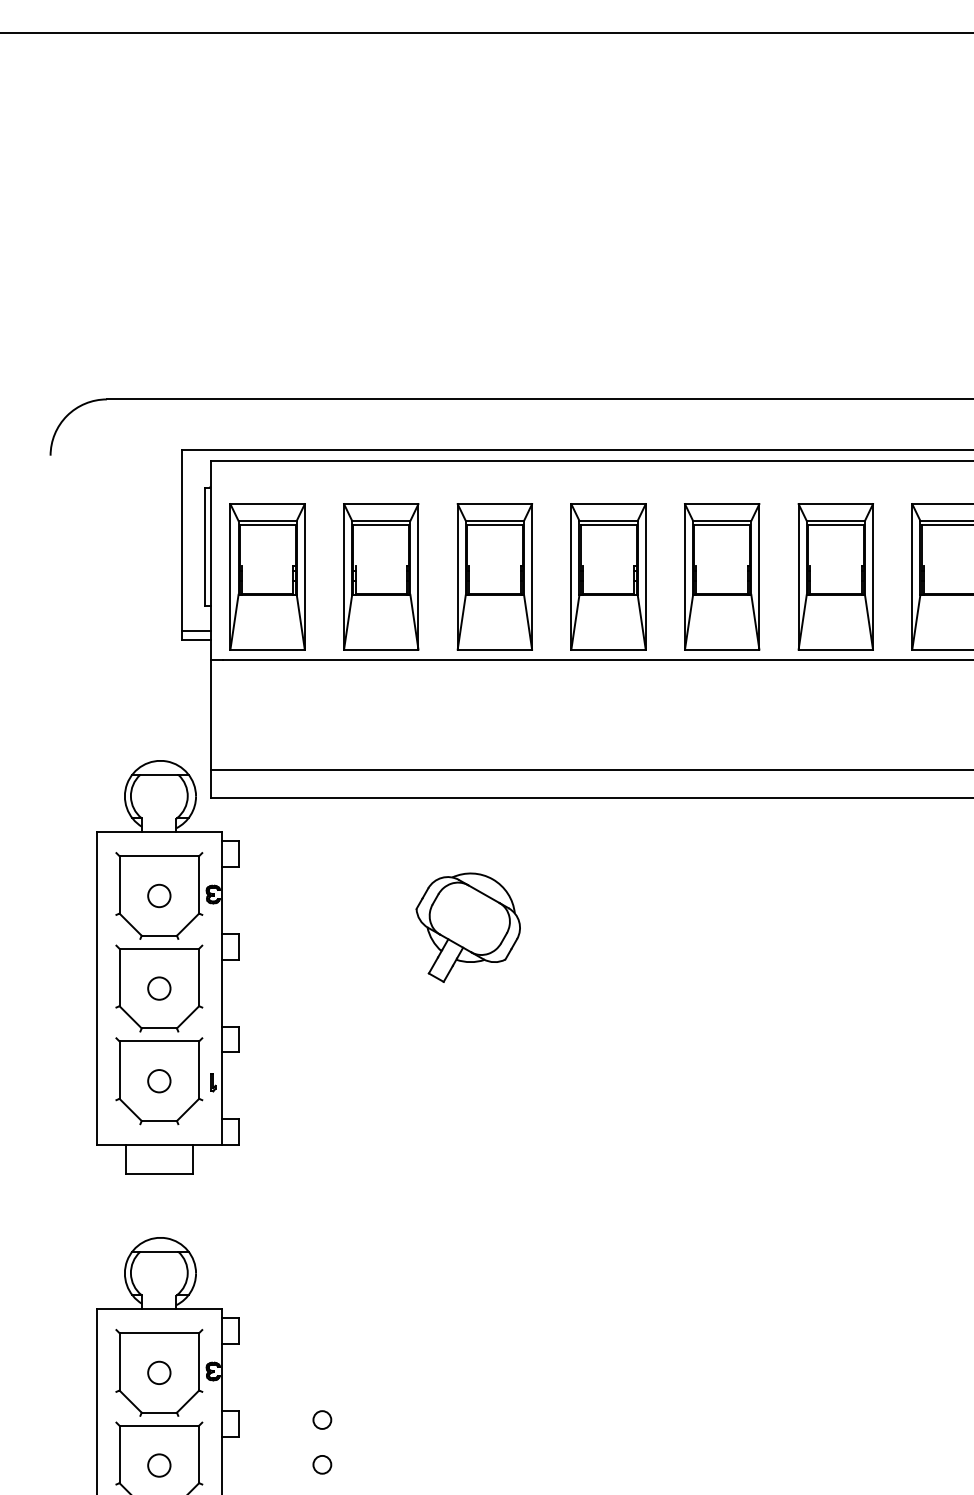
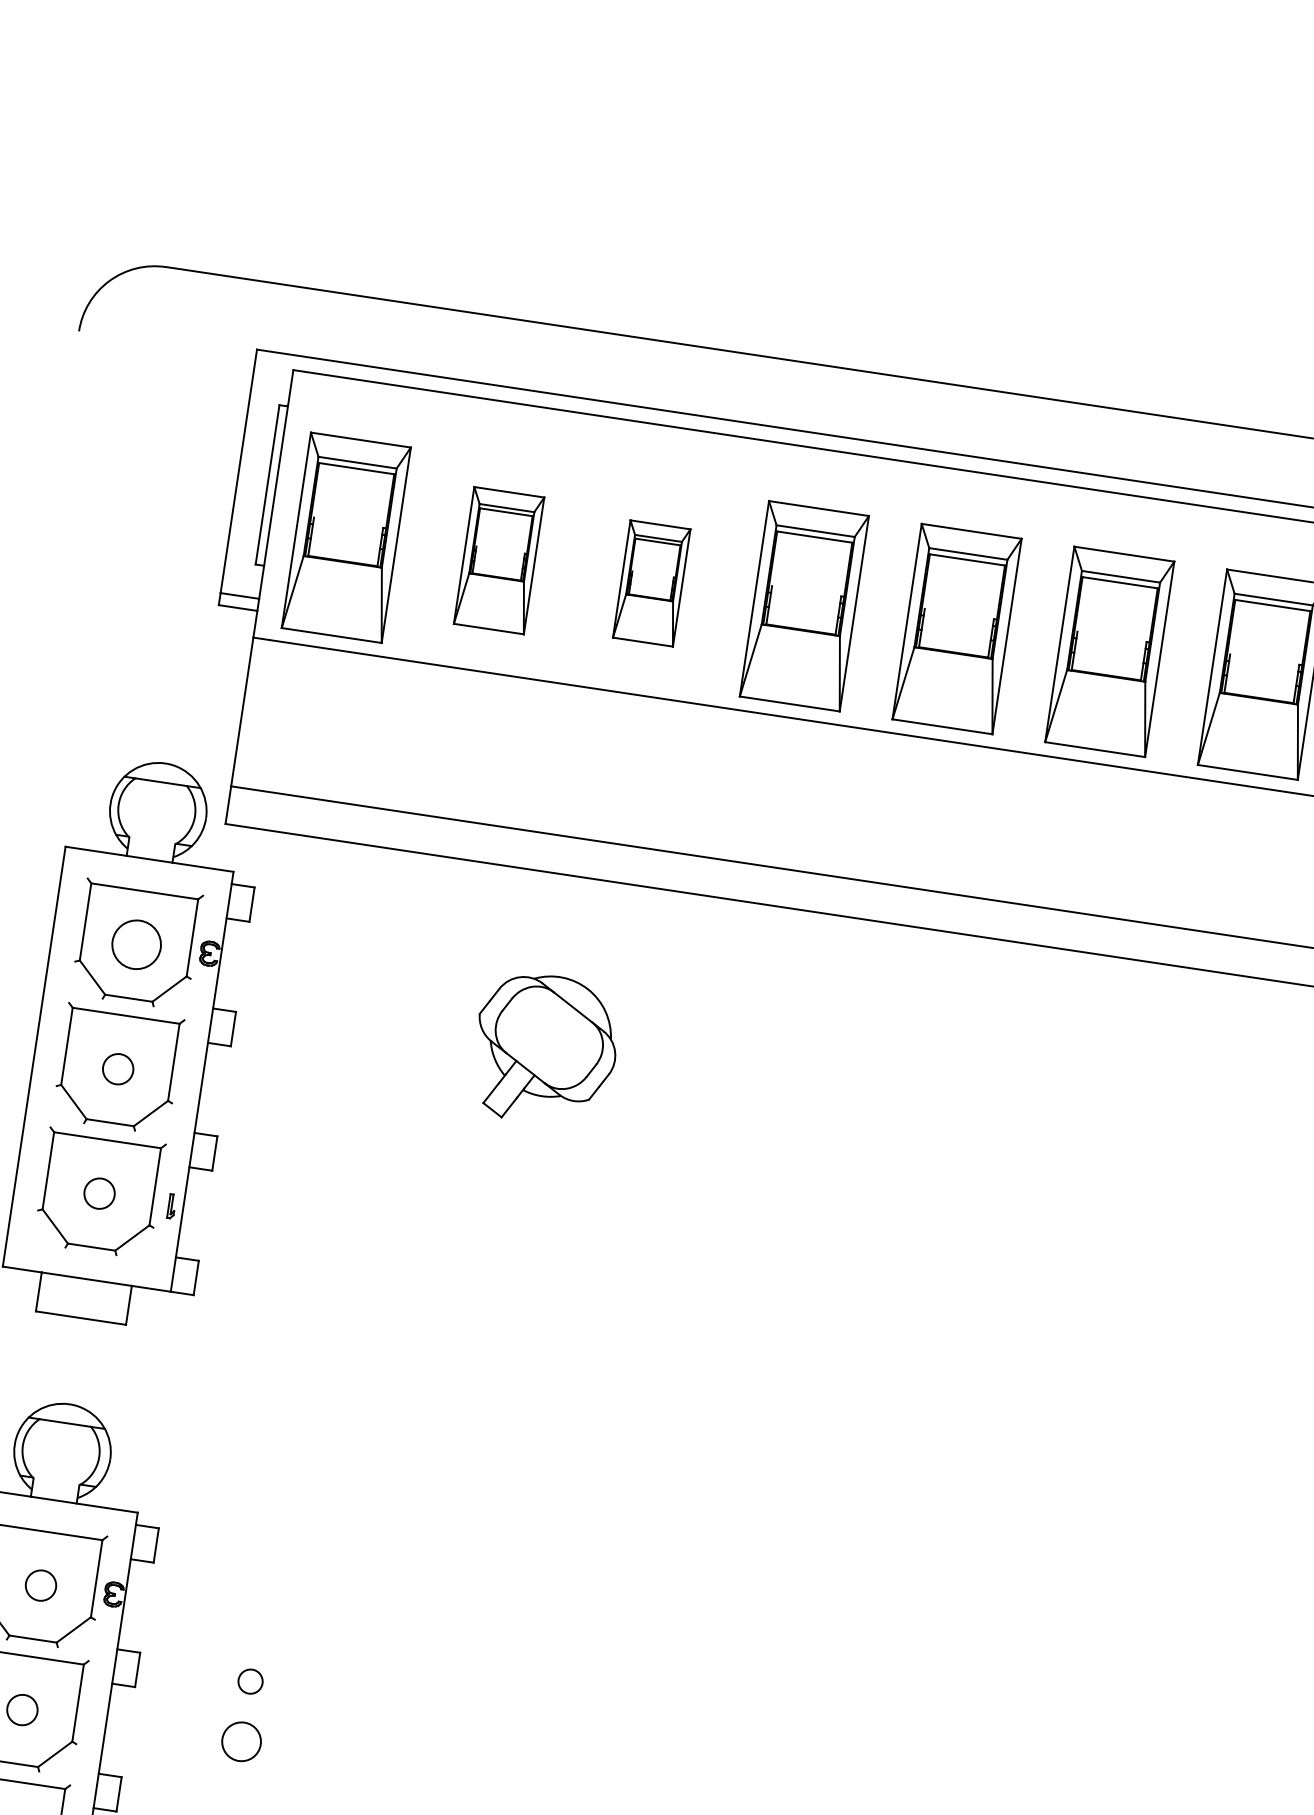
part: (381, 576) -> (499, 560), size x0.7
part: (494, 576) -> (651, 582), size x0.6
circle: (159, 895) -> (137, 944), size x1.6
circle: (322, 1464) -> (241, 1741), size x1.6

